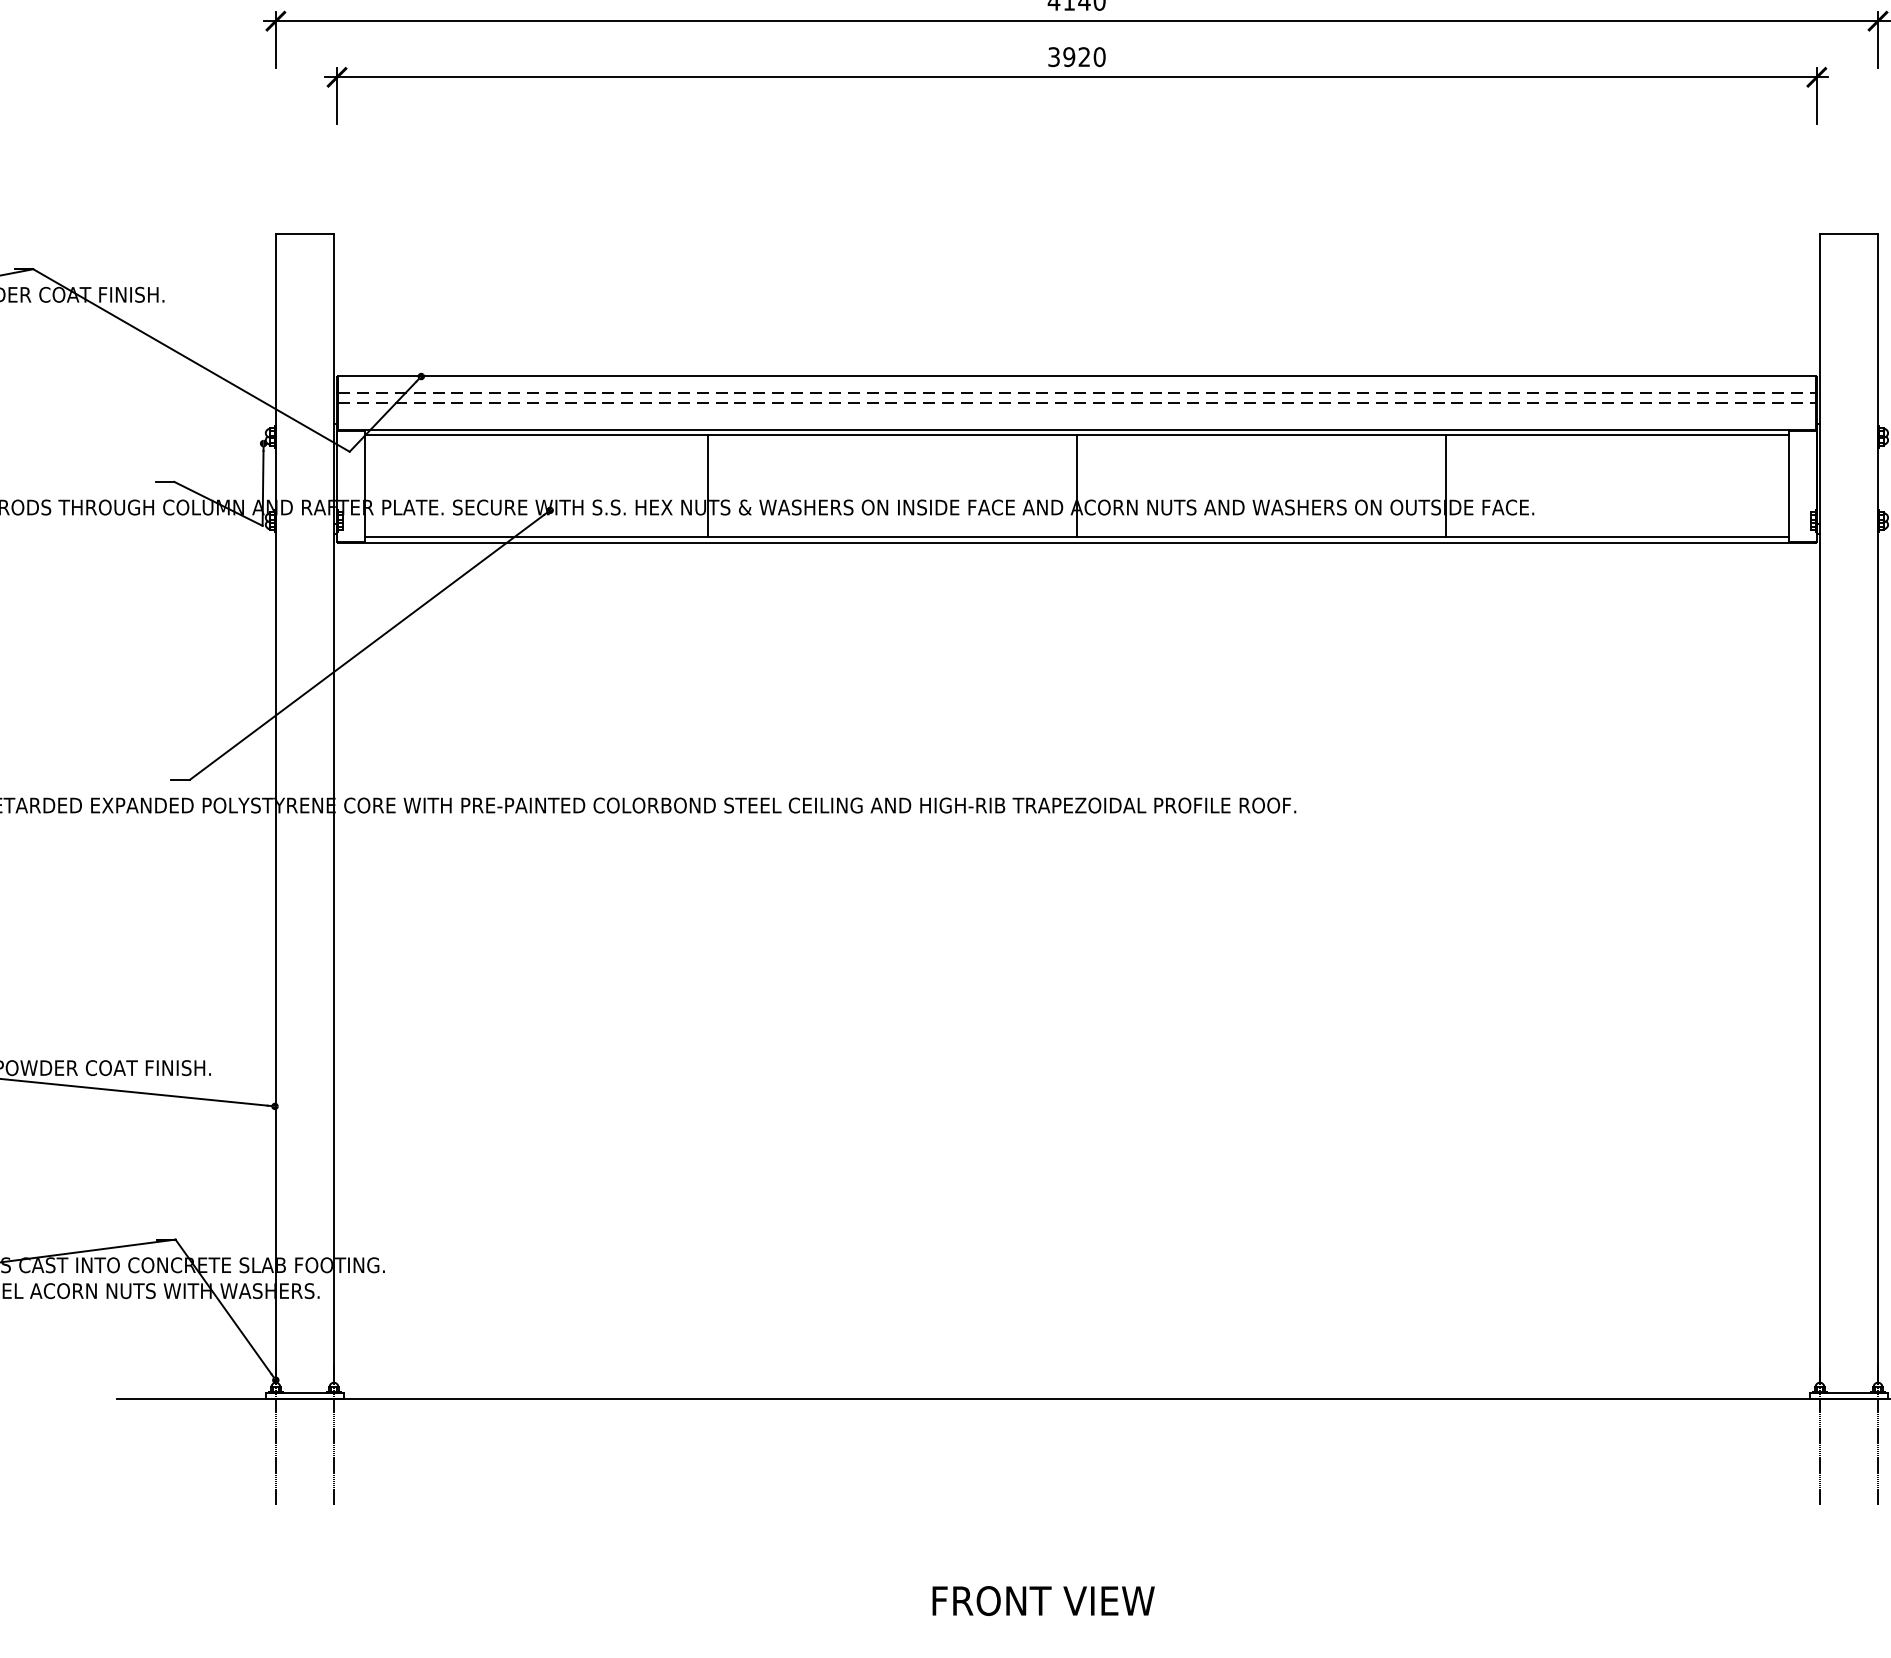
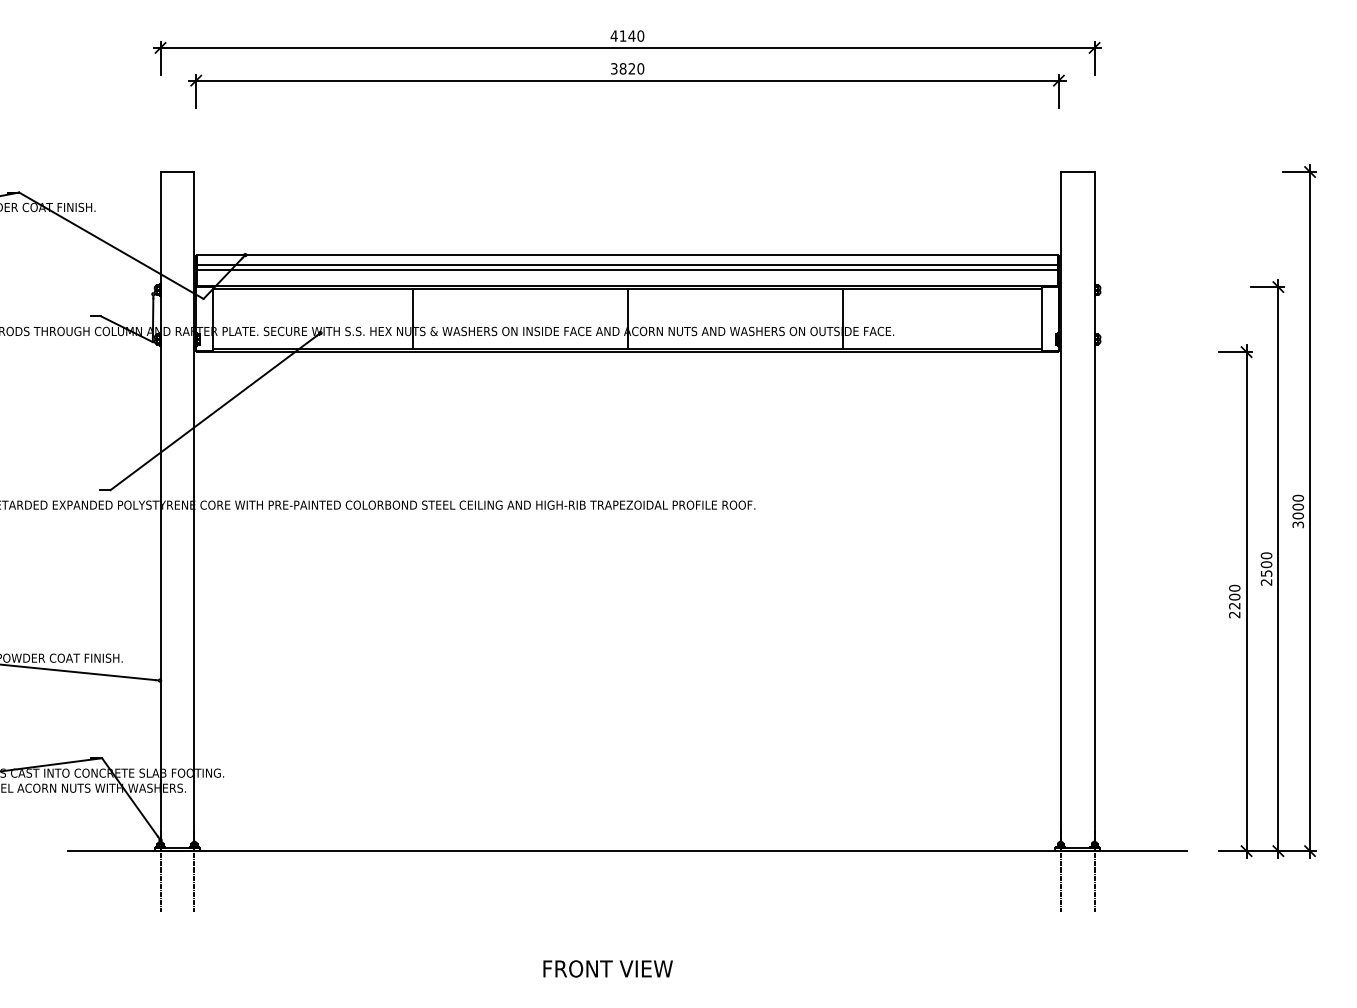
text: (1068, 56) -> (622, 68), 3920 -> 3820
line: (1076, 392) -> (627, 264), dashed -> solid
line: (1076, 402) -> (627, 270), dashed -> solid

